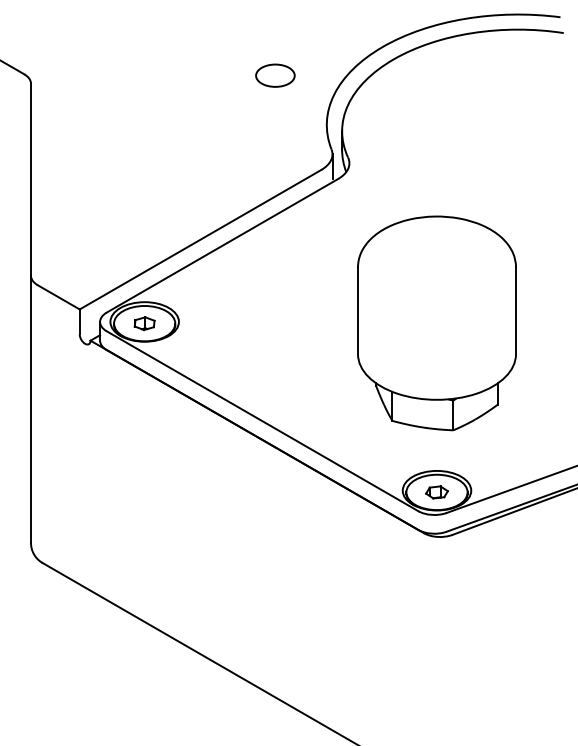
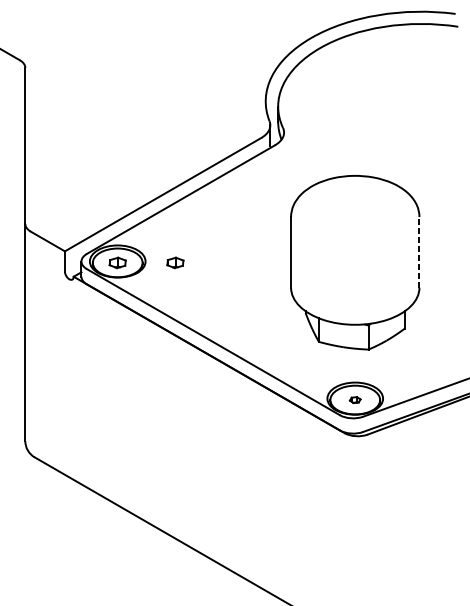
part: (275, 75) -> (224, 61), removed
line: (516, 310) -> (419, 252), solid -> dashed
part: (215, 323) -> (175, 262), added
part: (436, 492) -> (354, 400), size x0.6

